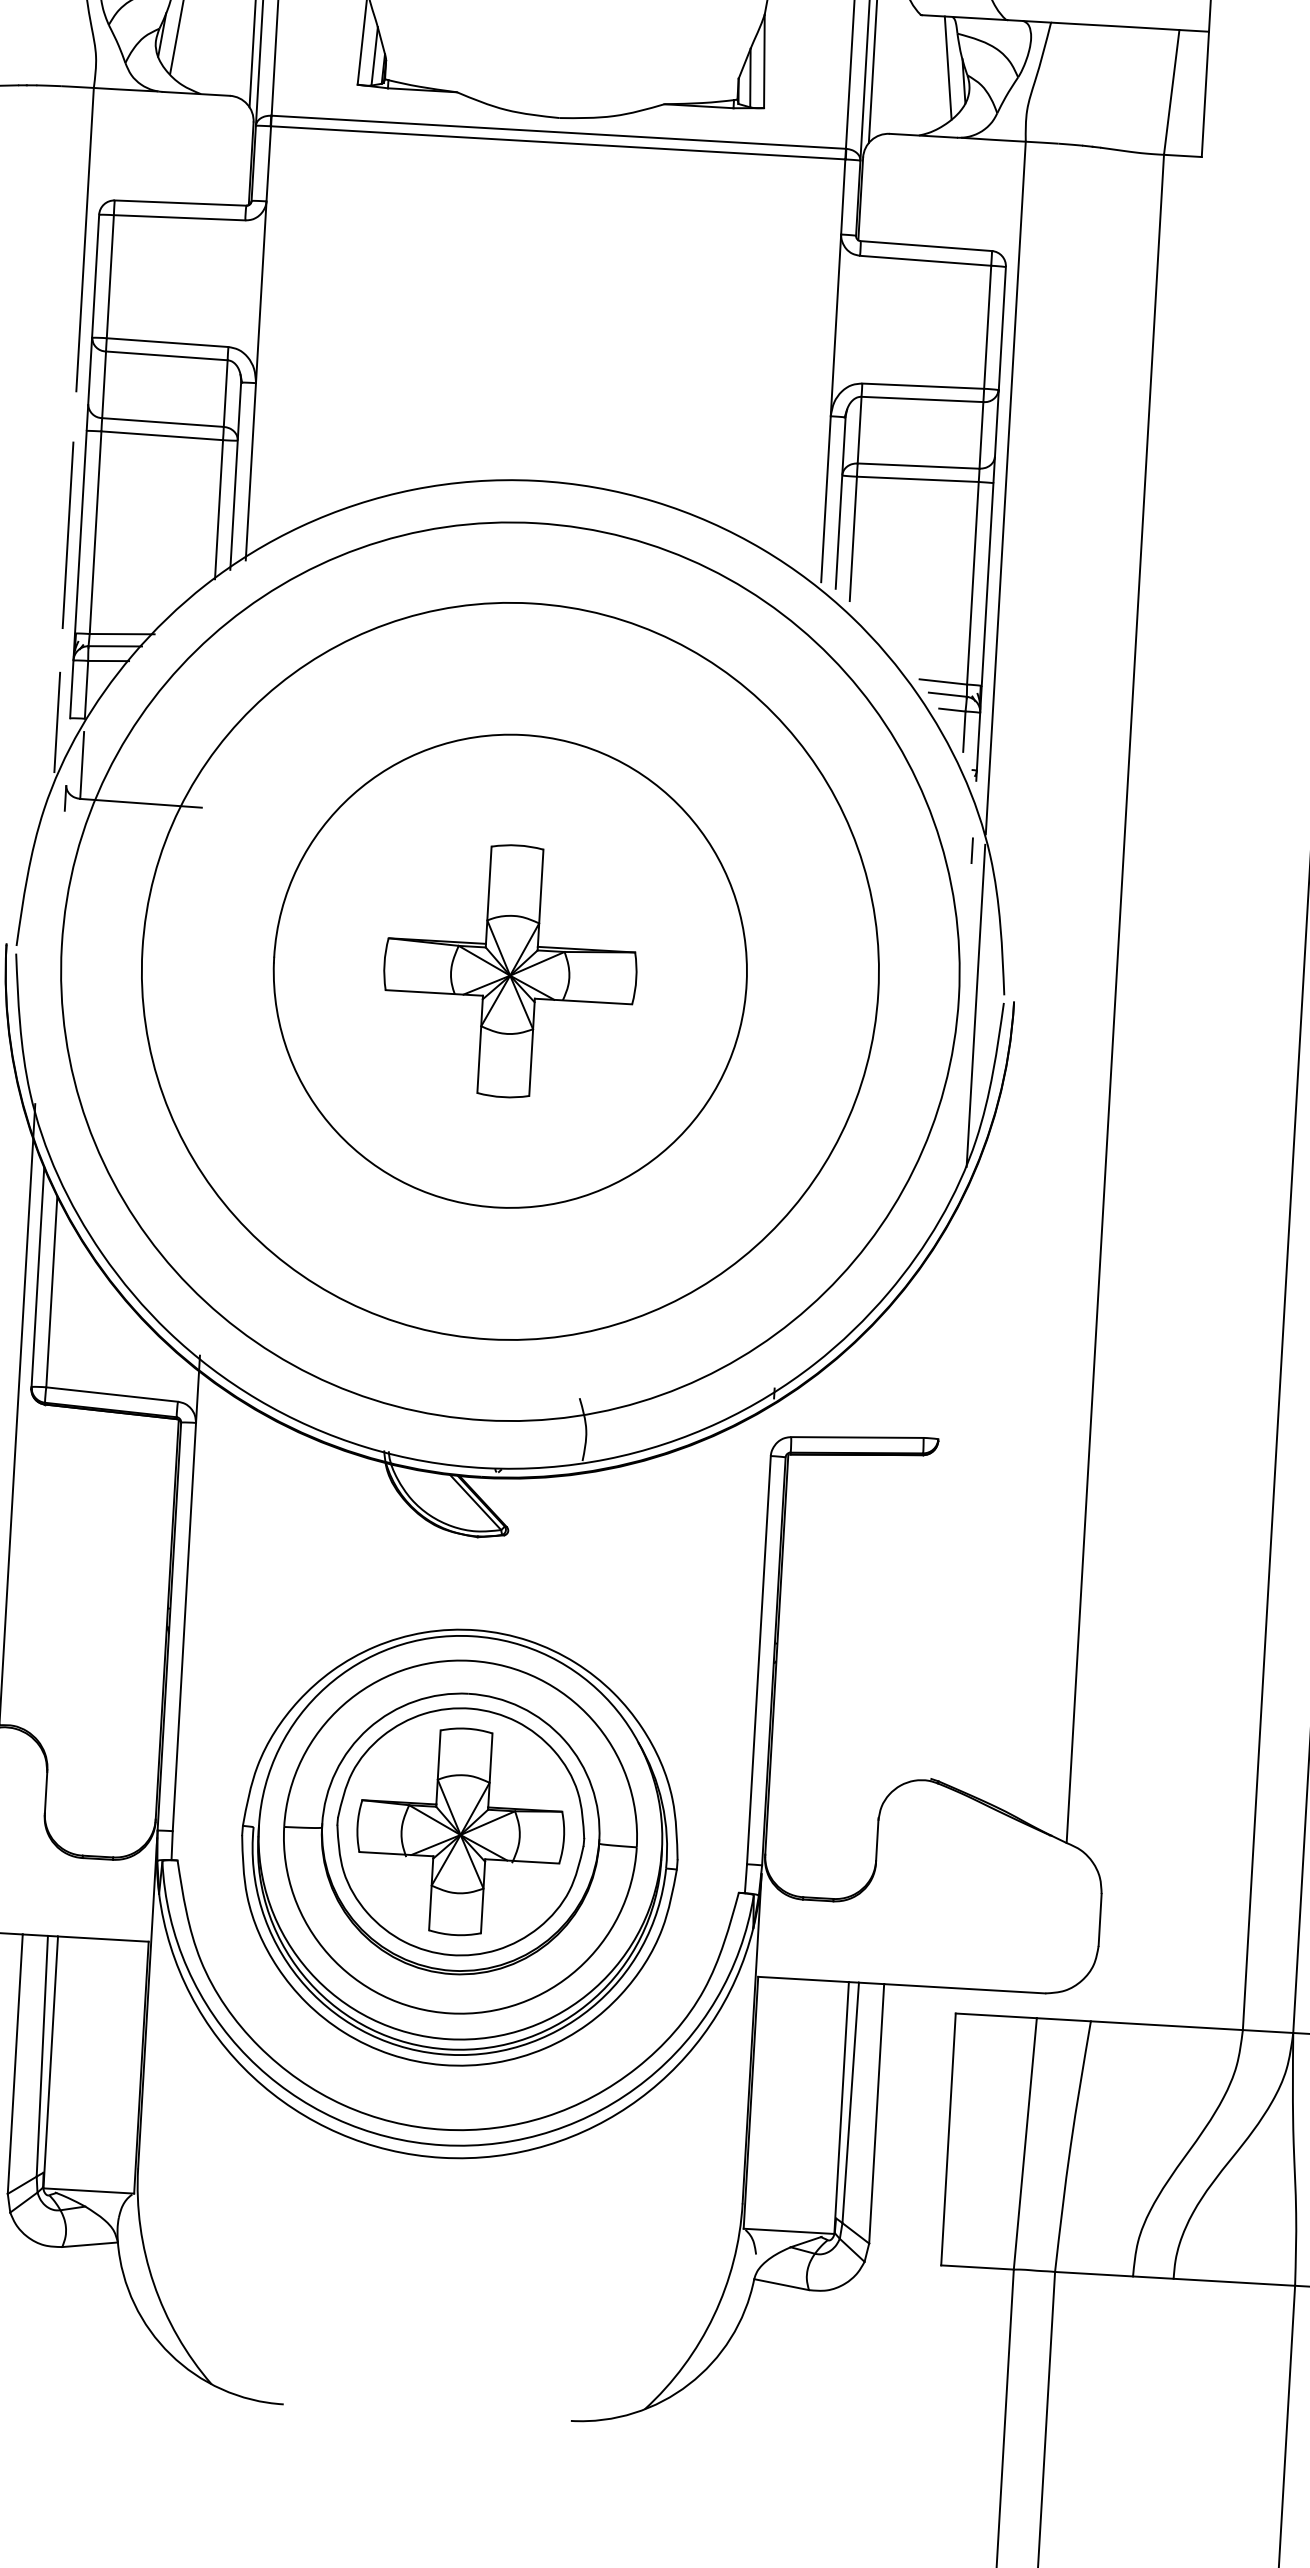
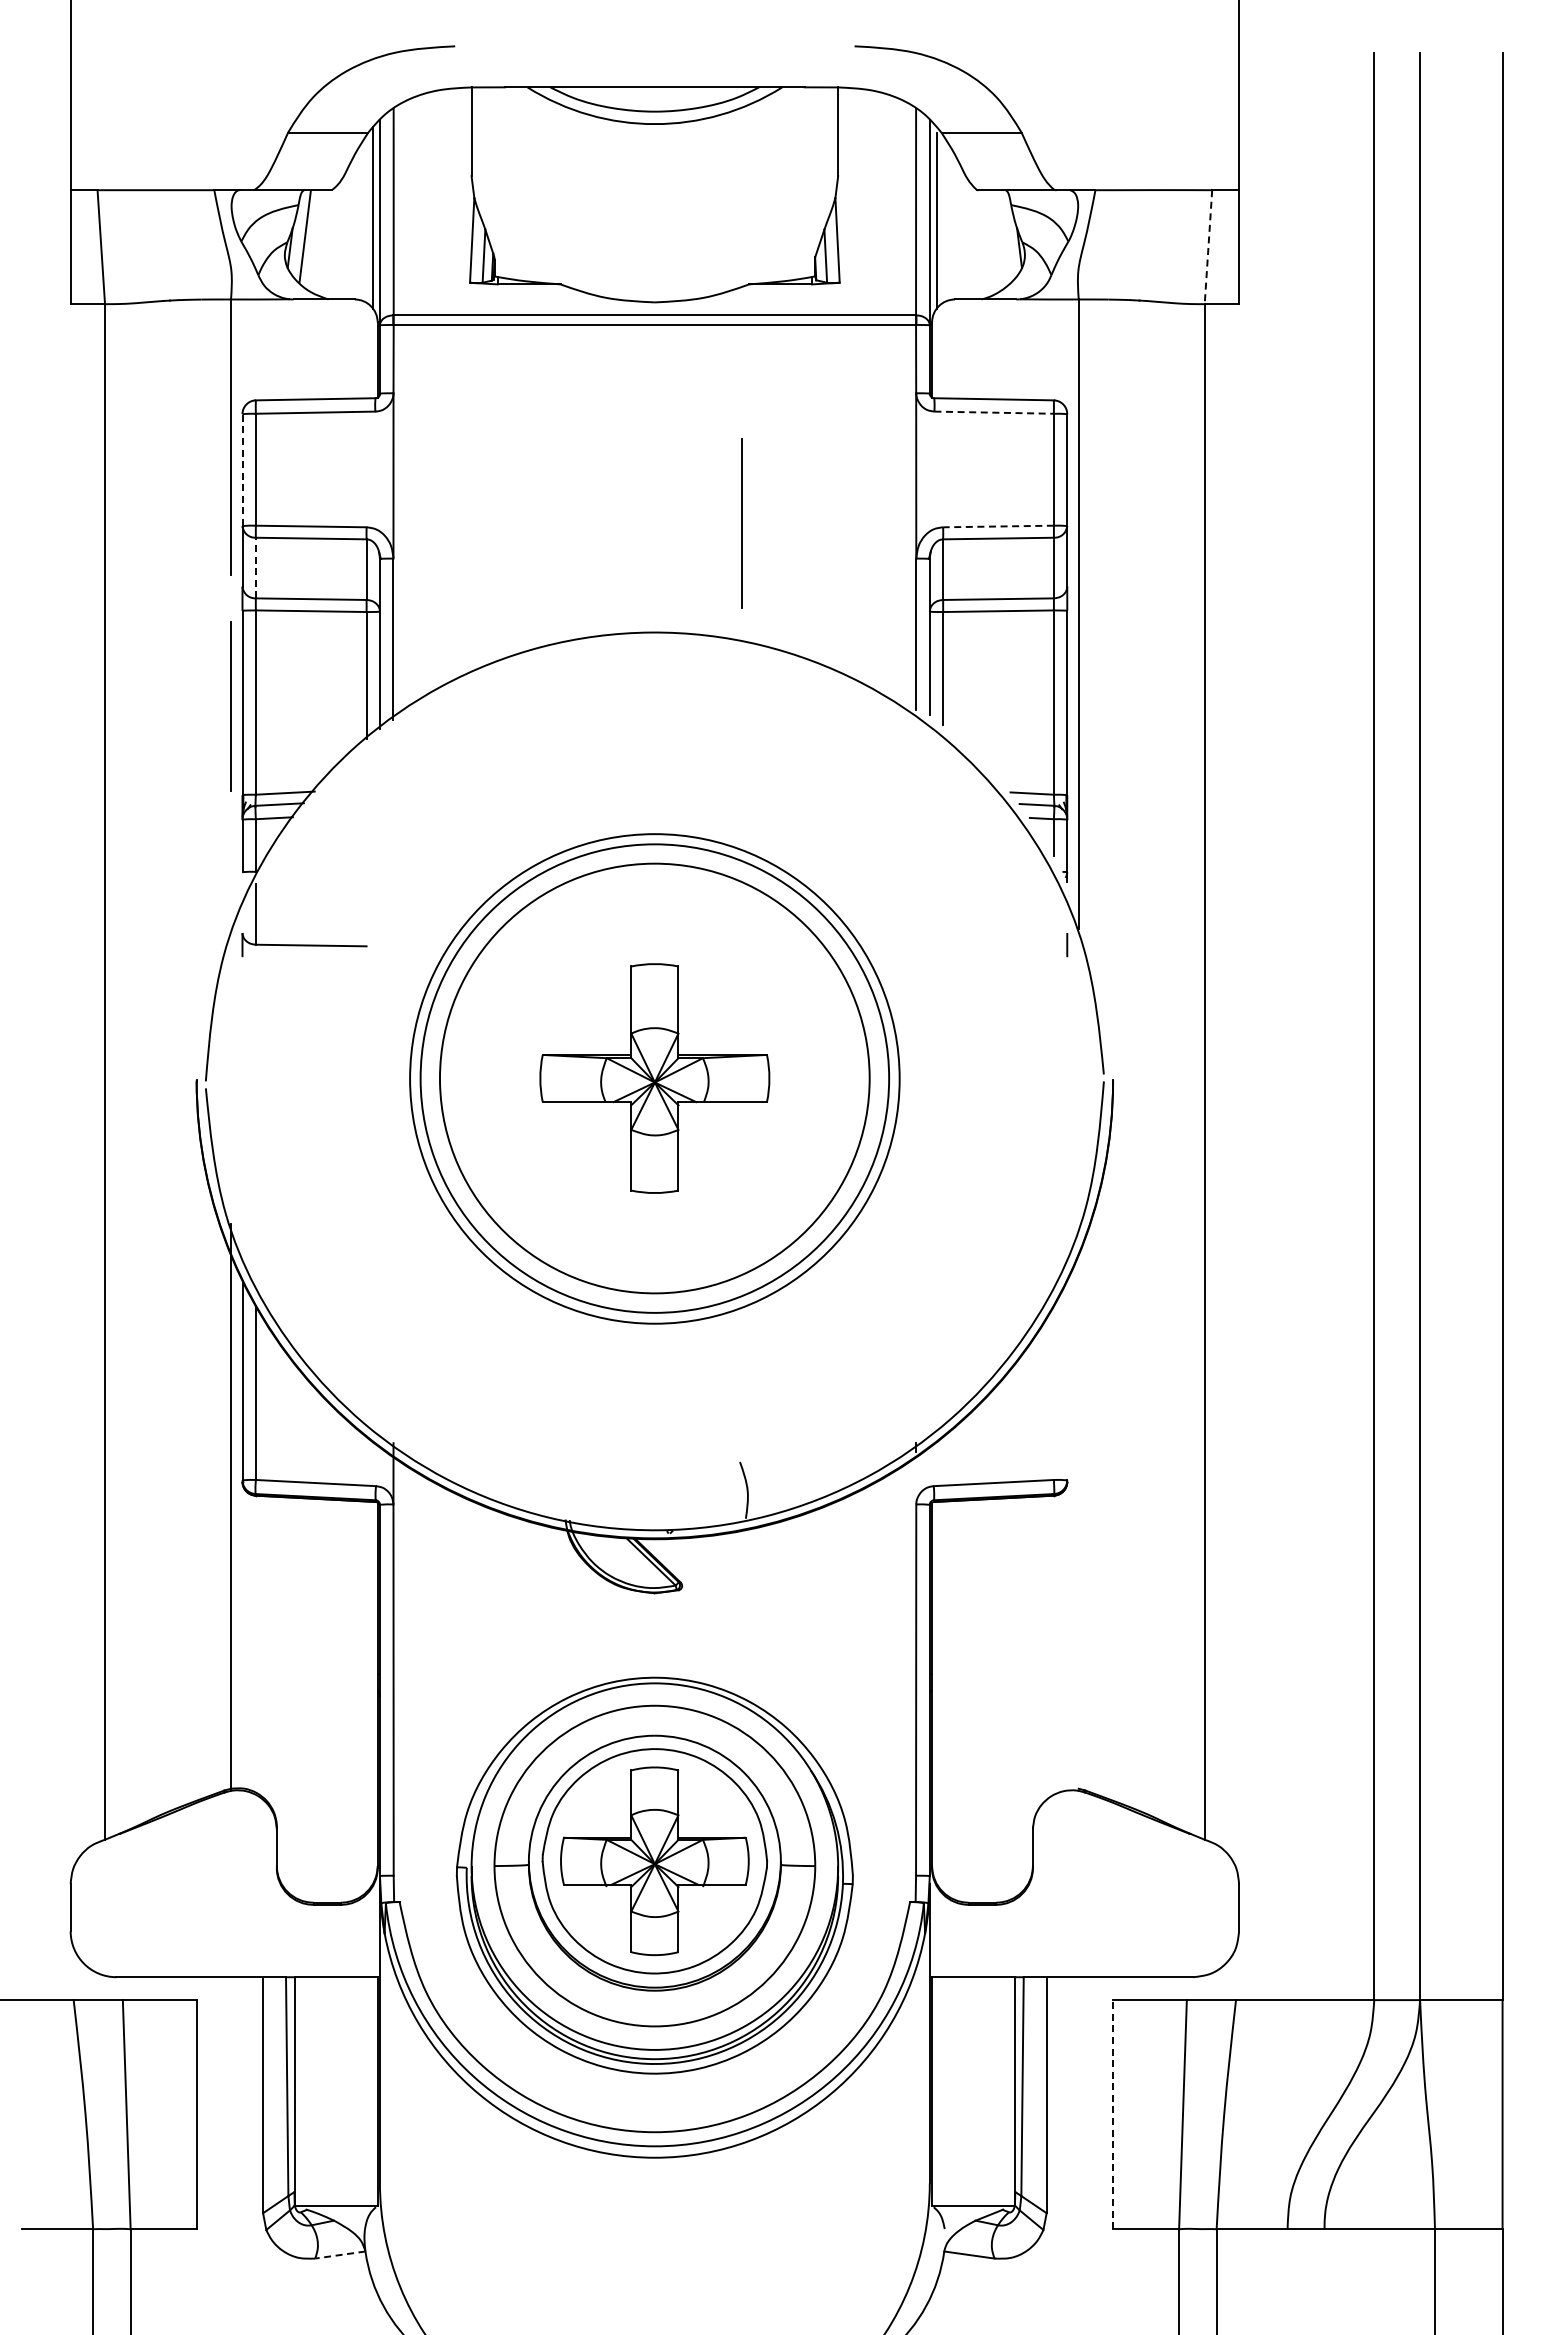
line: (948, 67) -> (1004, 236), removed
line: (1171, 92) -> (1208, 247), solid -> dashed
line: (926, 260) -> (994, 412), solid -> dashed
line: (95, 276) -> (242, 470), solid -> dashed
line: (640, 366) -> (741, 523), added
line: (103, 384) -> (255, 567), solid -> dashed
line: (923, 386) -> (998, 526), solid -> dashed
line: (57, 722) -> (231, 876), removed
circle: (510, 971) -> (654, 1078), size x0.6
circle: (510, 971) -> (654, 1078), size x0.7
line: (975, 1005) -> (1078, 1085), removed
line: (948, 2139) -> (1113, 2114), solid -> dashed
line: (89, 2245) -> (339, 2255), solid -> dashed

